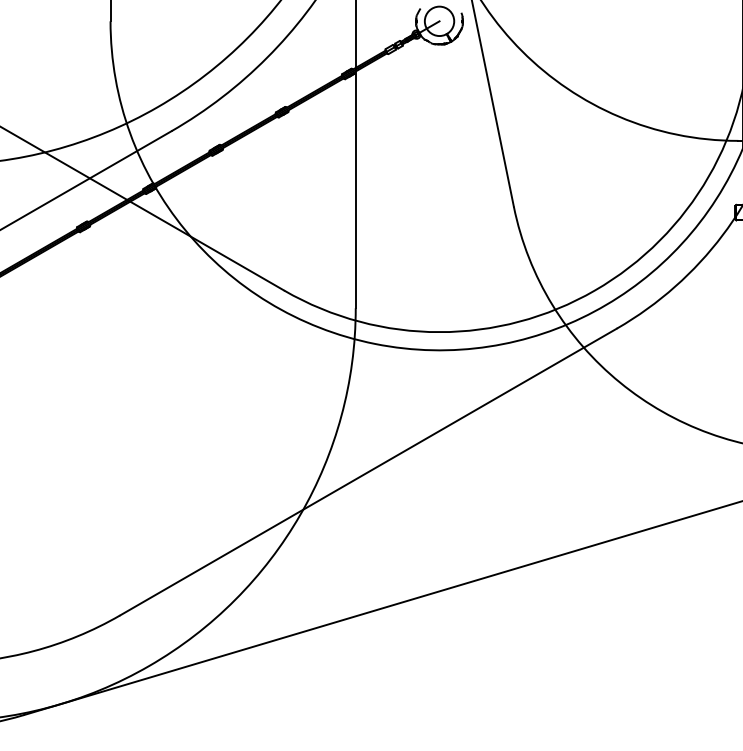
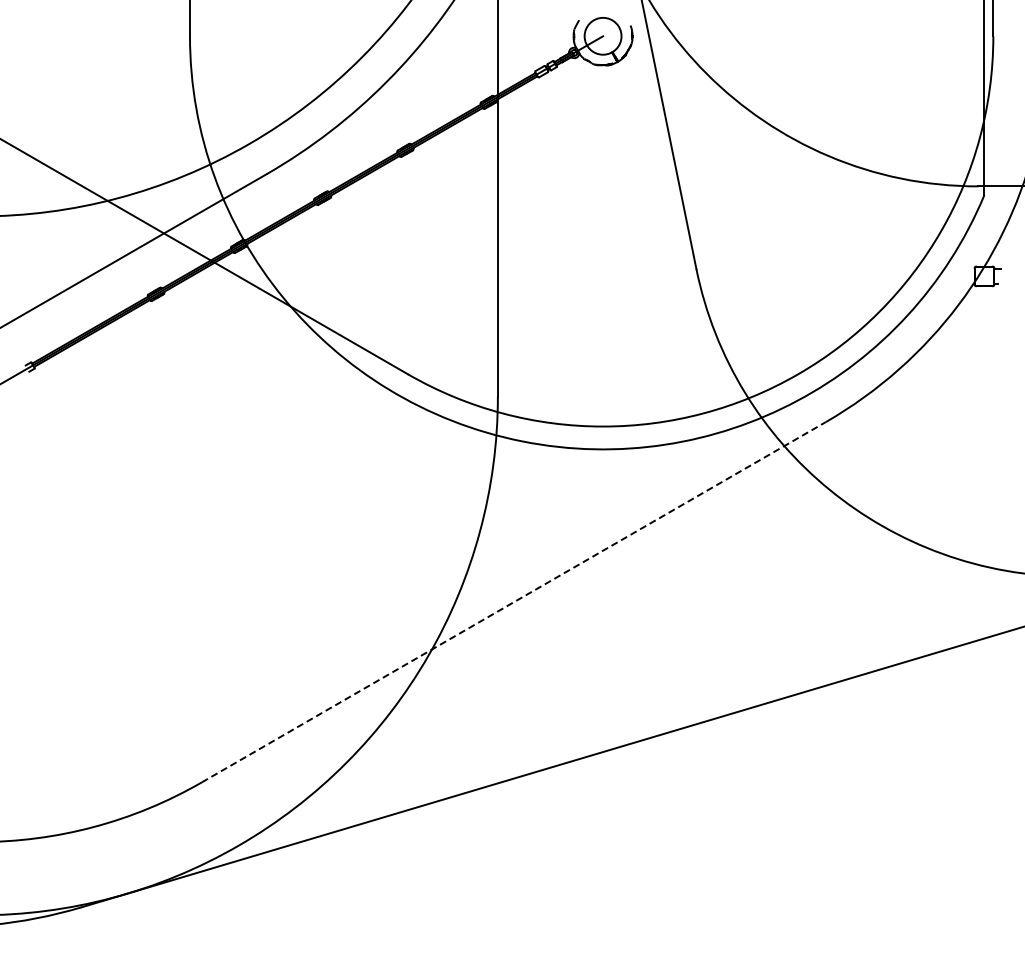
line: (368, 471) -> (514, 601), solid -> dashed

